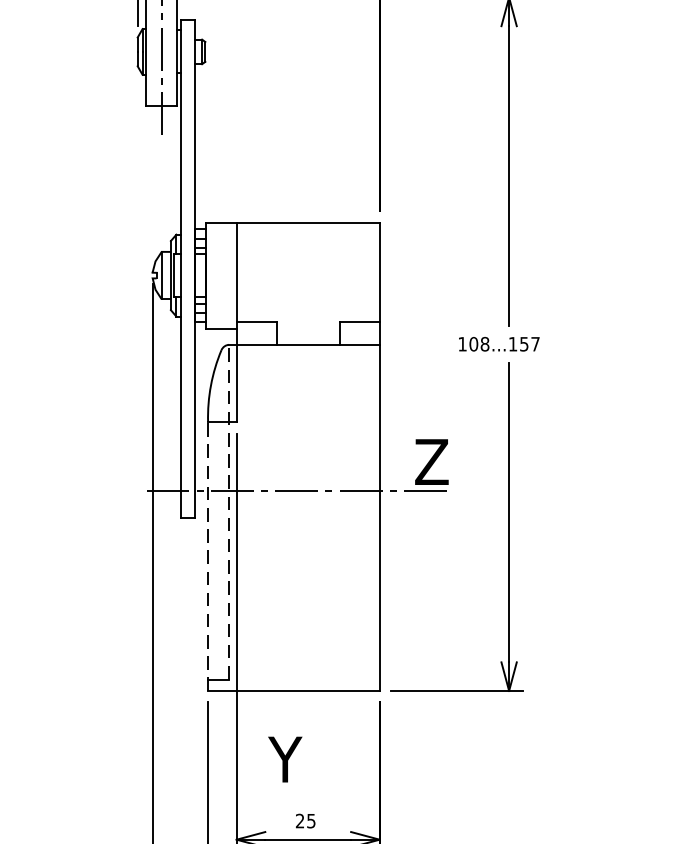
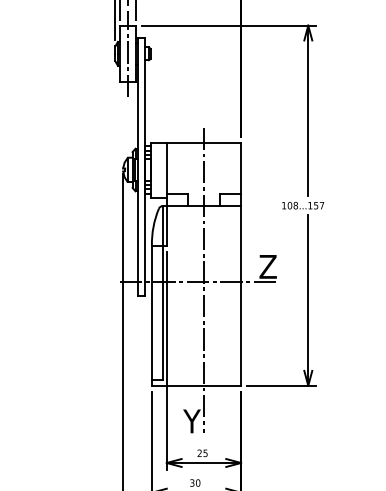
line: (307, 488) -> (203, 280), added
line: (228, 511) -> (162, 292), dashed -> solid
line: (207, 555) -> (151, 315), dashed -> solid

